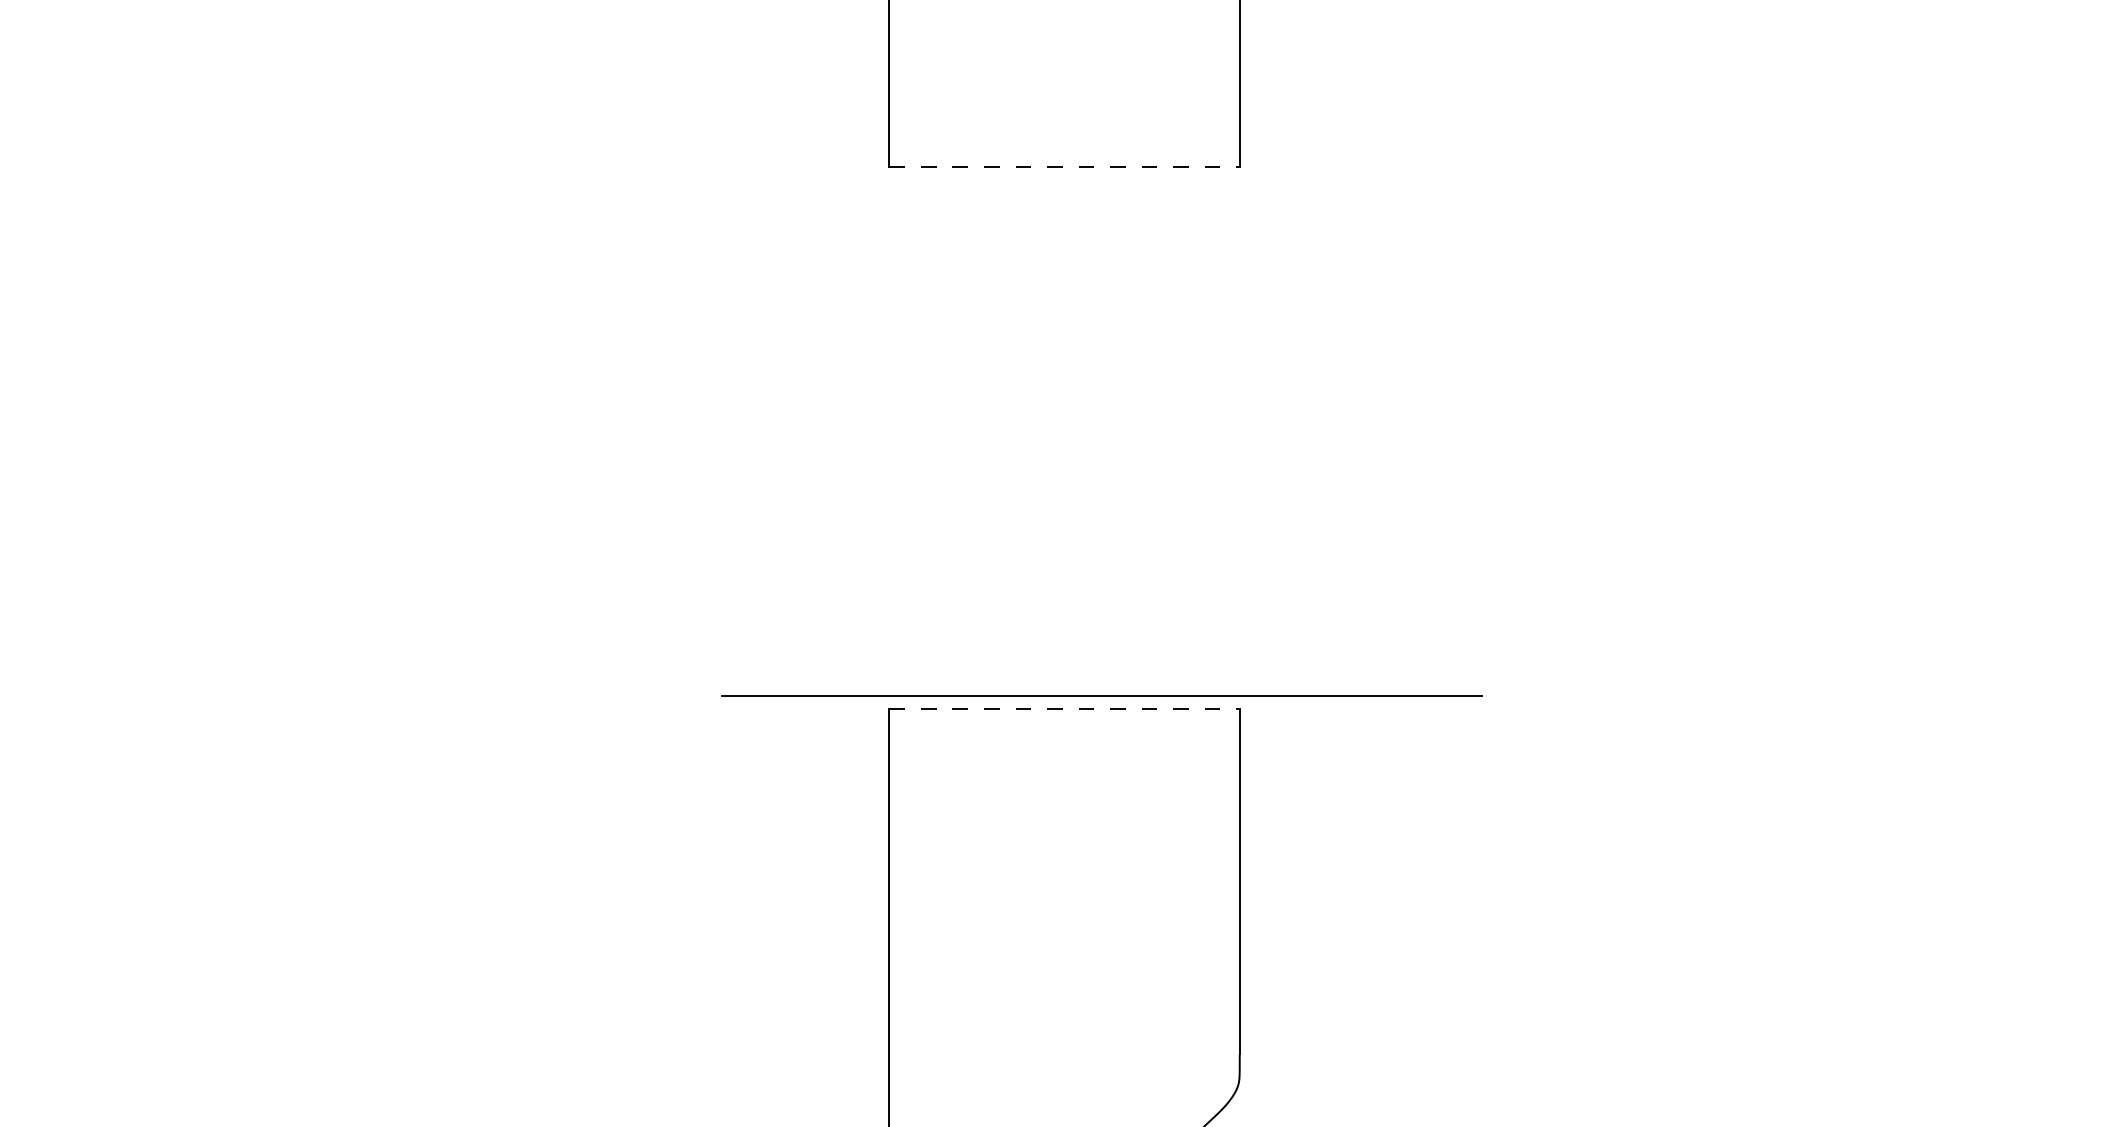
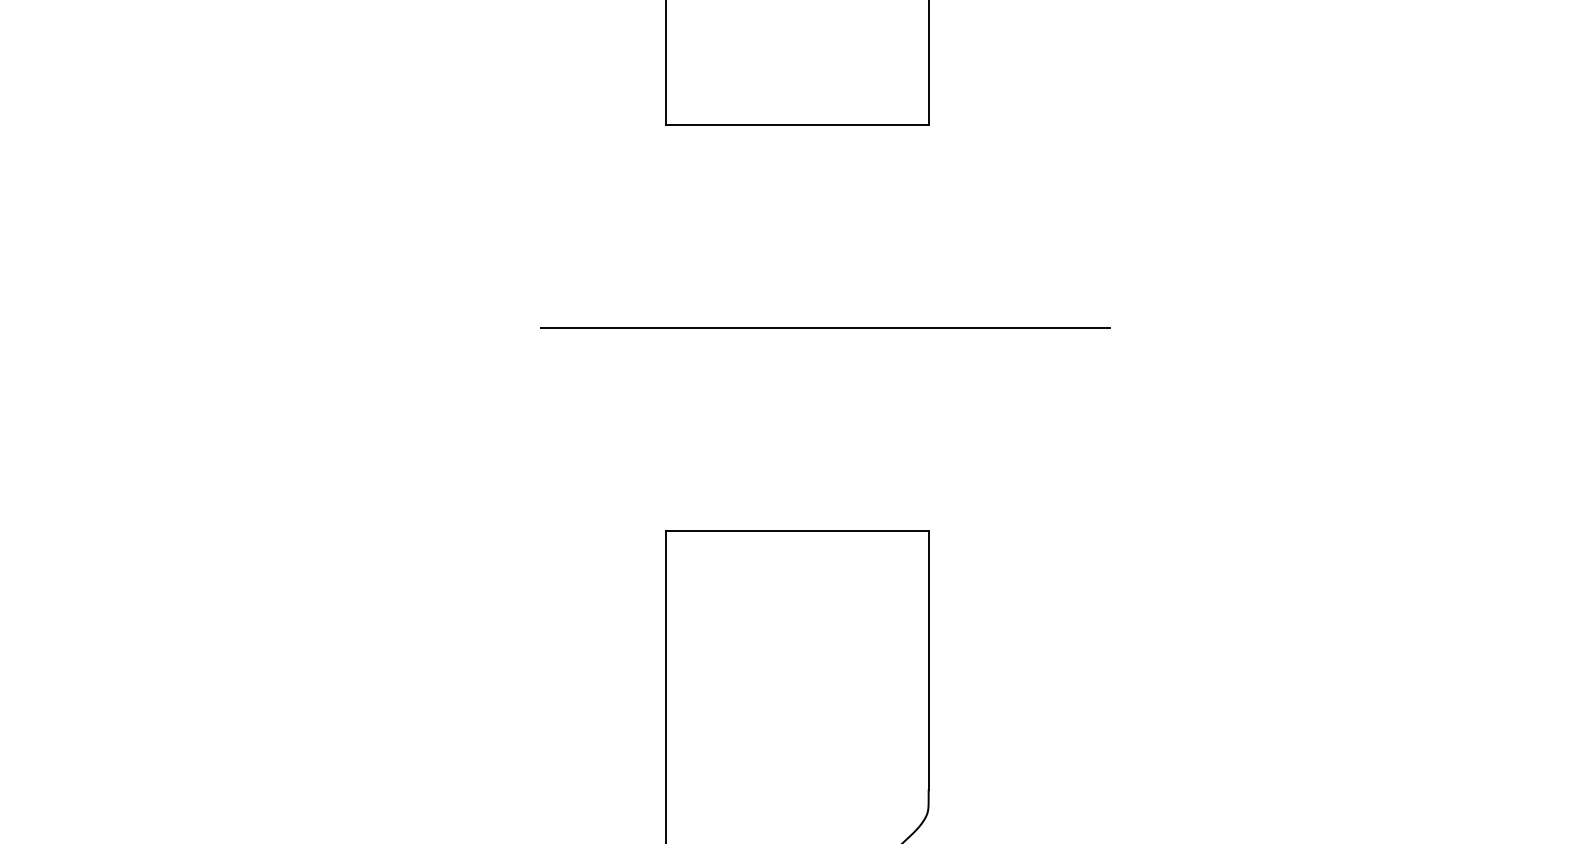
line: (1064, 167) -> (797, 125), dashed -> solid
line: (1102, 694) -> (825, 327), moved
line: (1064, 708) -> (797, 530), dashed -> solid

